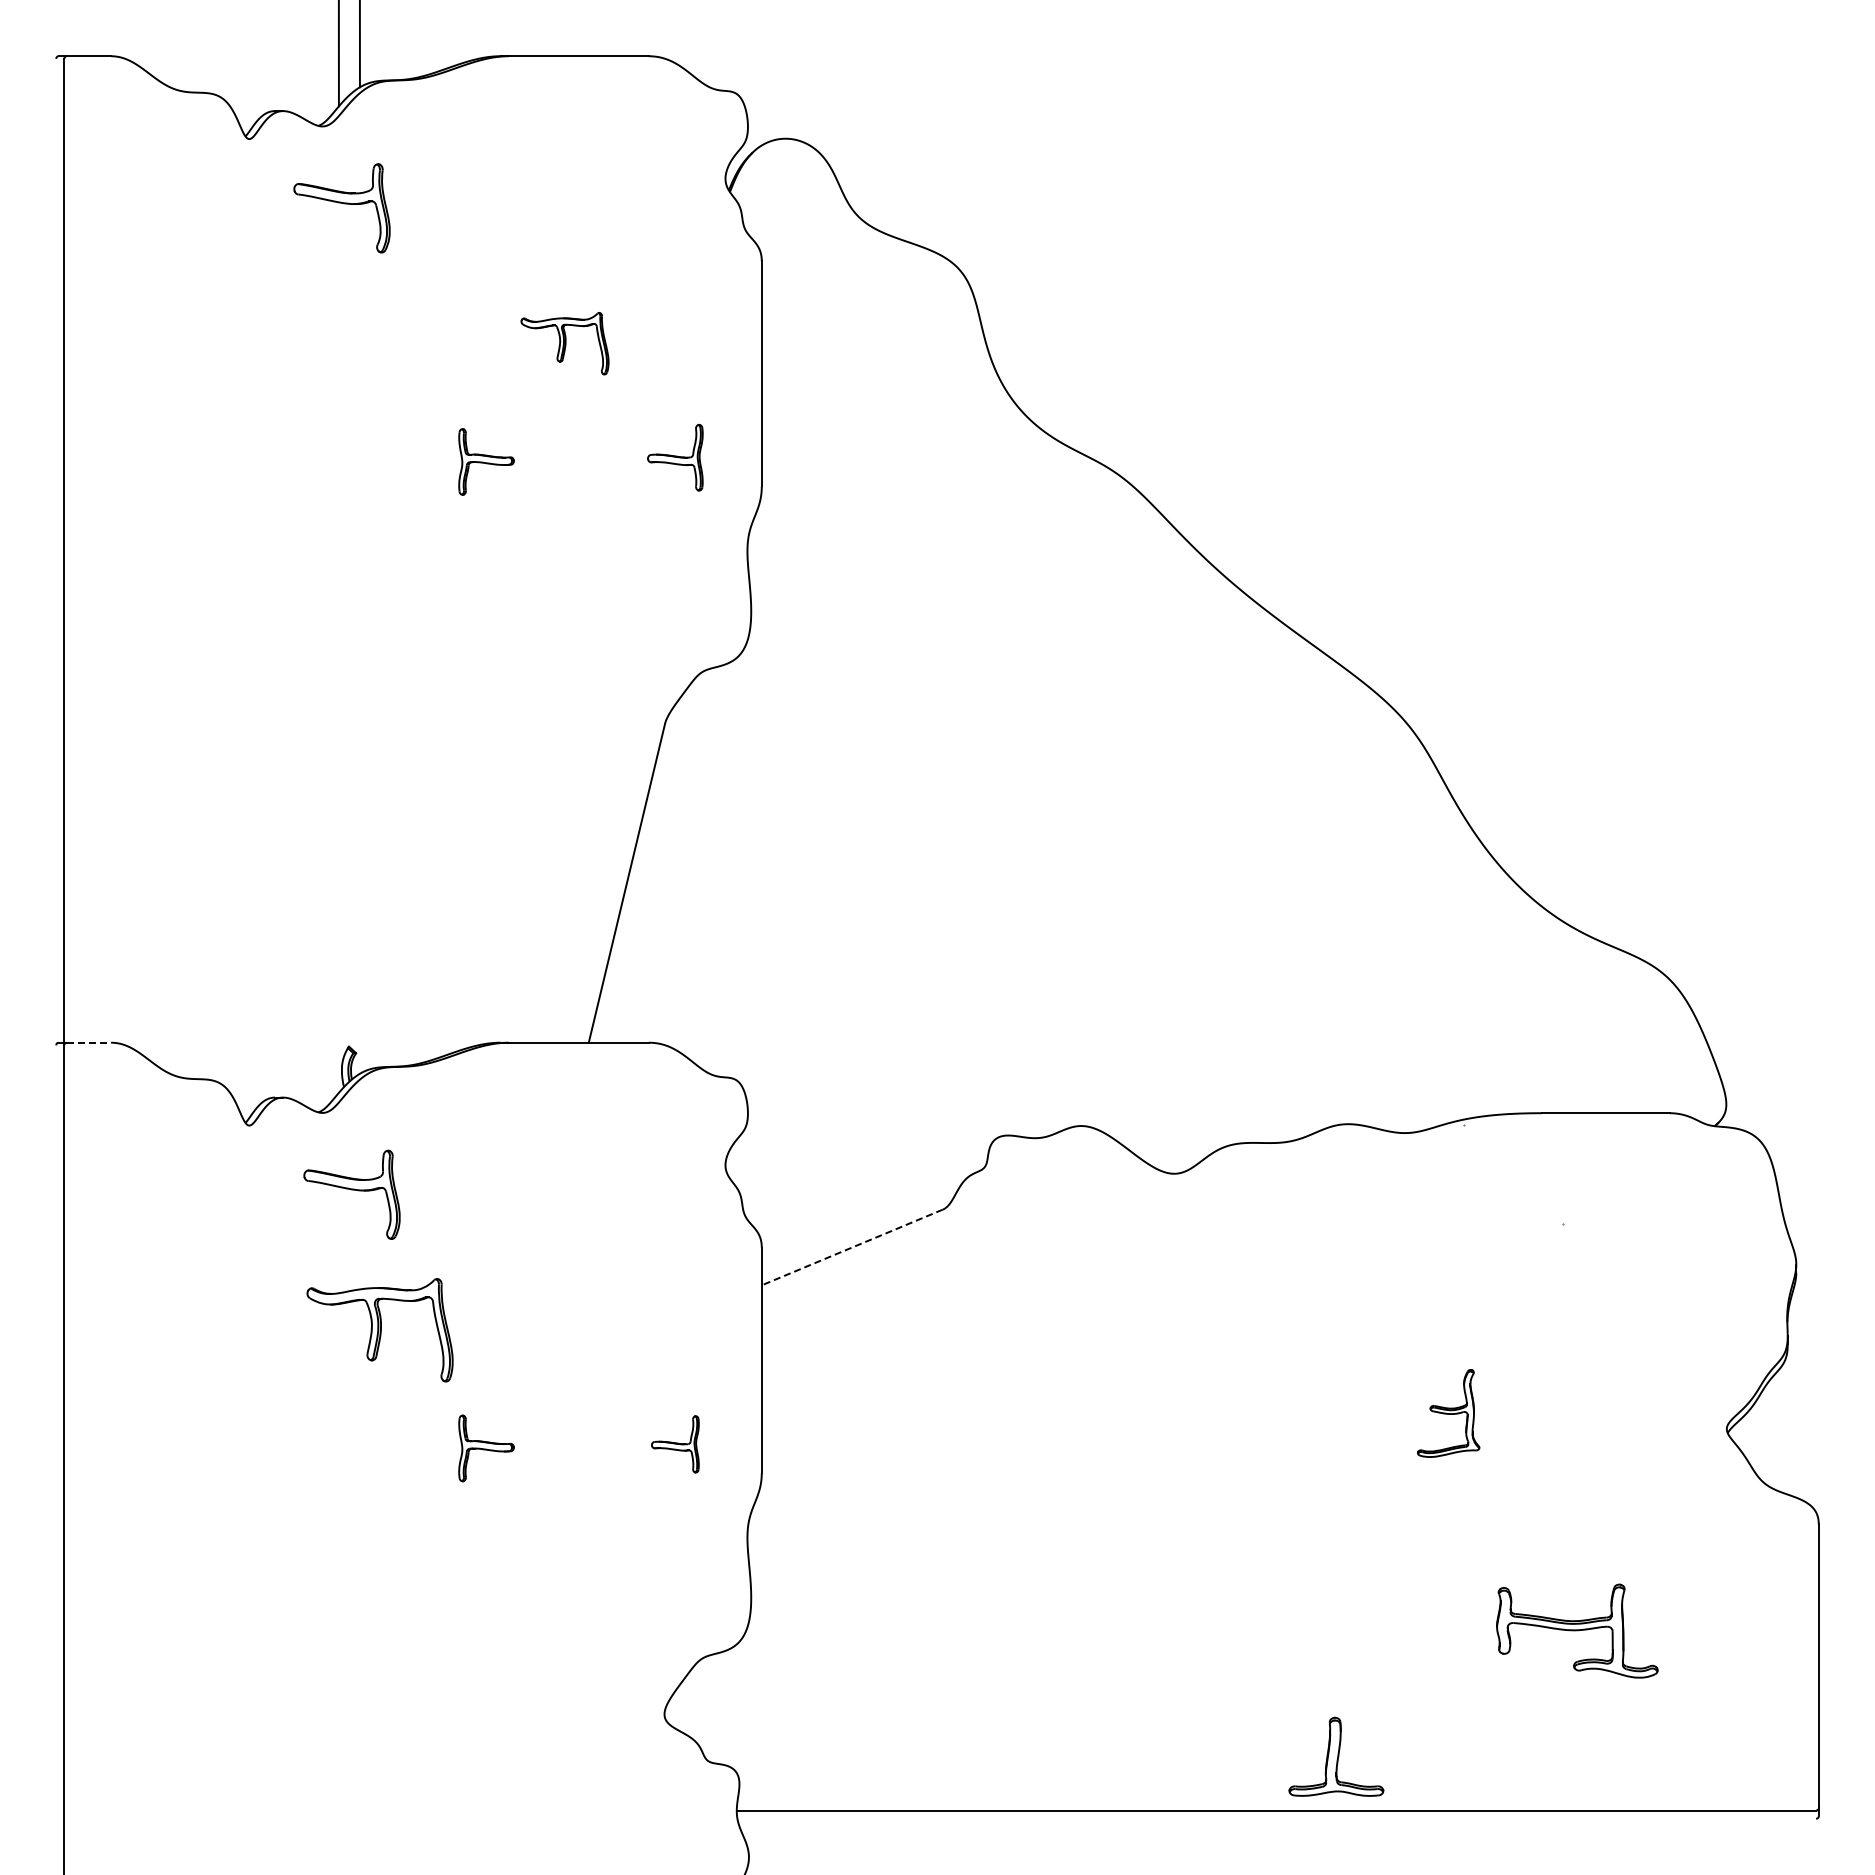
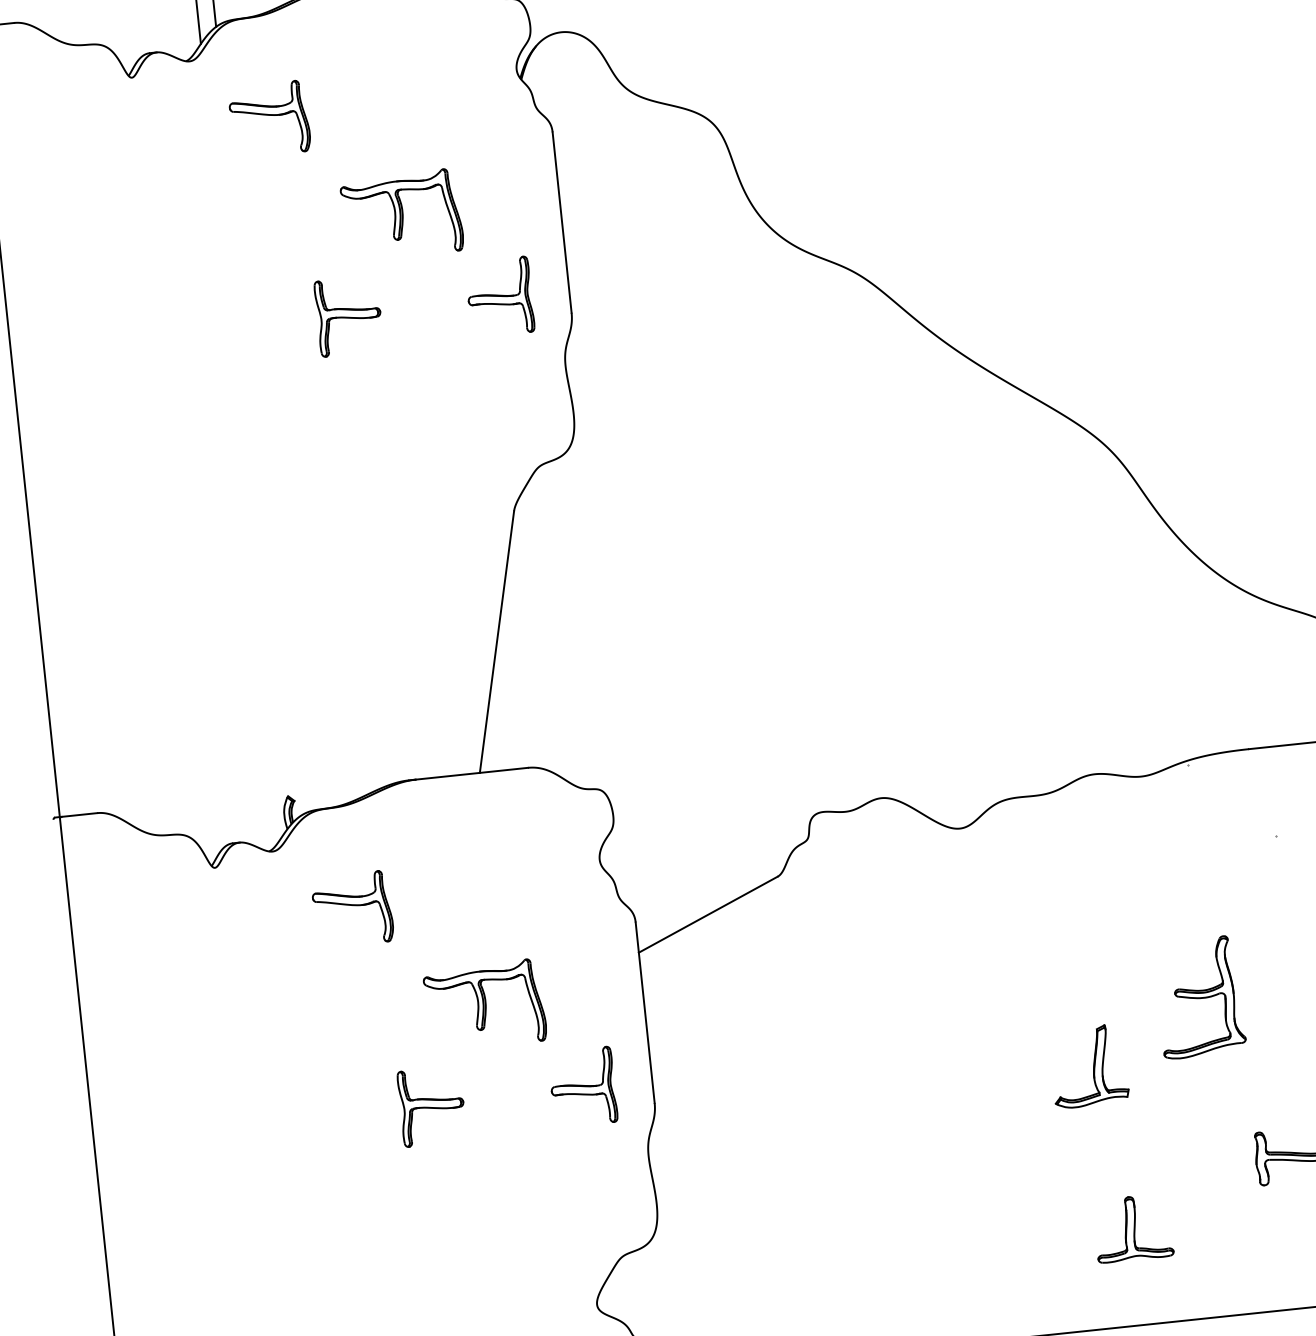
part: (341, 208) -> (269, 119), moved
part: (564, 343) -> (401, 214), size x1.67
part: (675, 457) -> (500, 296), size x1.43
part: (486, 461) -> (349, 315), size x1.43
line: (89, 1042) -> (79, 814), dashed -> solid
part: (351, 1194) -> (352, 909), moved
line: (851, 1247) -> (707, 914), dashed -> solid
part: (379, 1330) -> (484, 1005), moved
part: (1448, 1413) -> (1199, 997), size x1.67
part: (675, 1444) -> (583, 1087), size x1.67
part: (486, 1448) -> (432, 1106), size x1.43
part: (1302, 1483) -> (1088, 1065), added
part: (1336, 1756) -> (1133, 1228), moved

